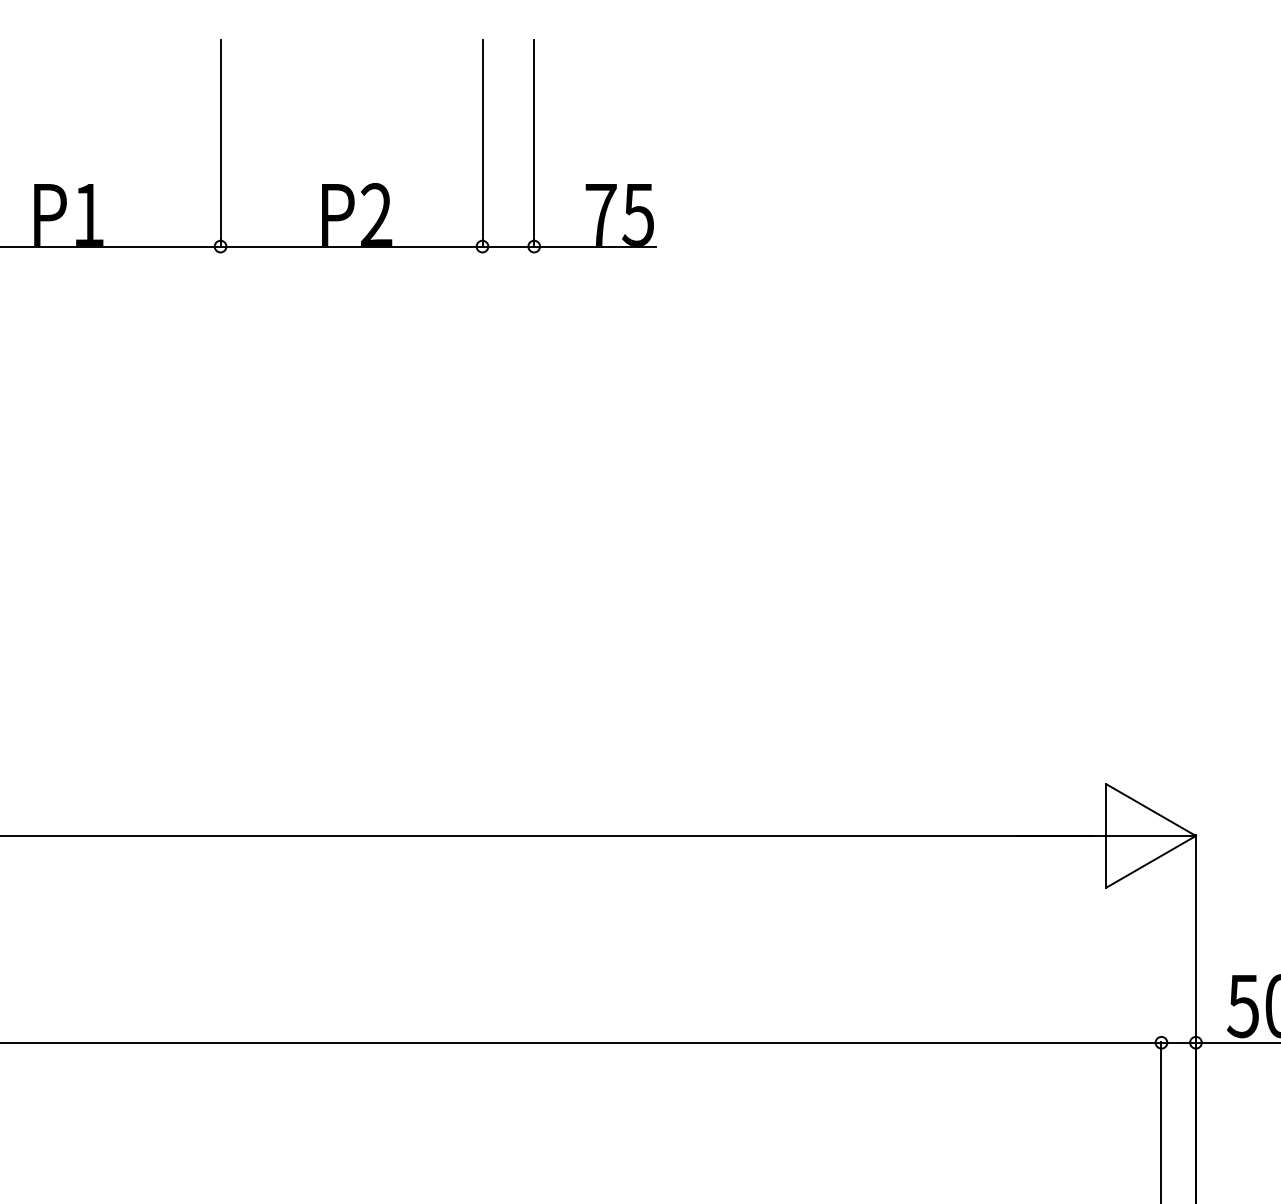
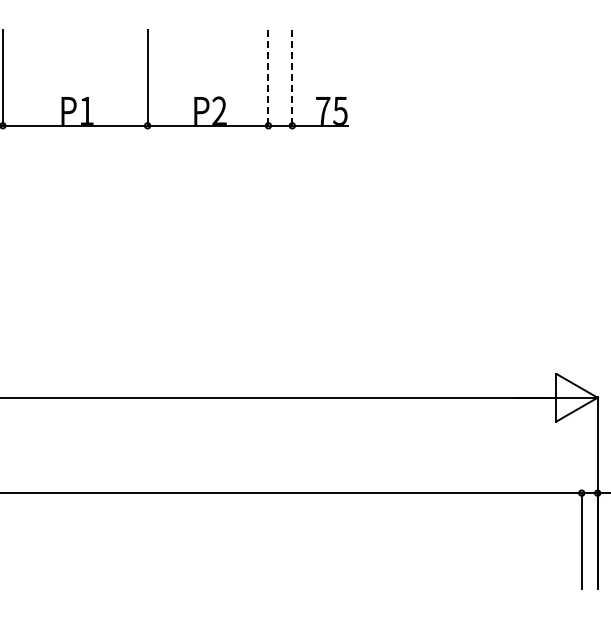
line: (482, 144) -> (268, 78), solid -> dashed
line: (534, 144) -> (292, 78), solid -> dashed

